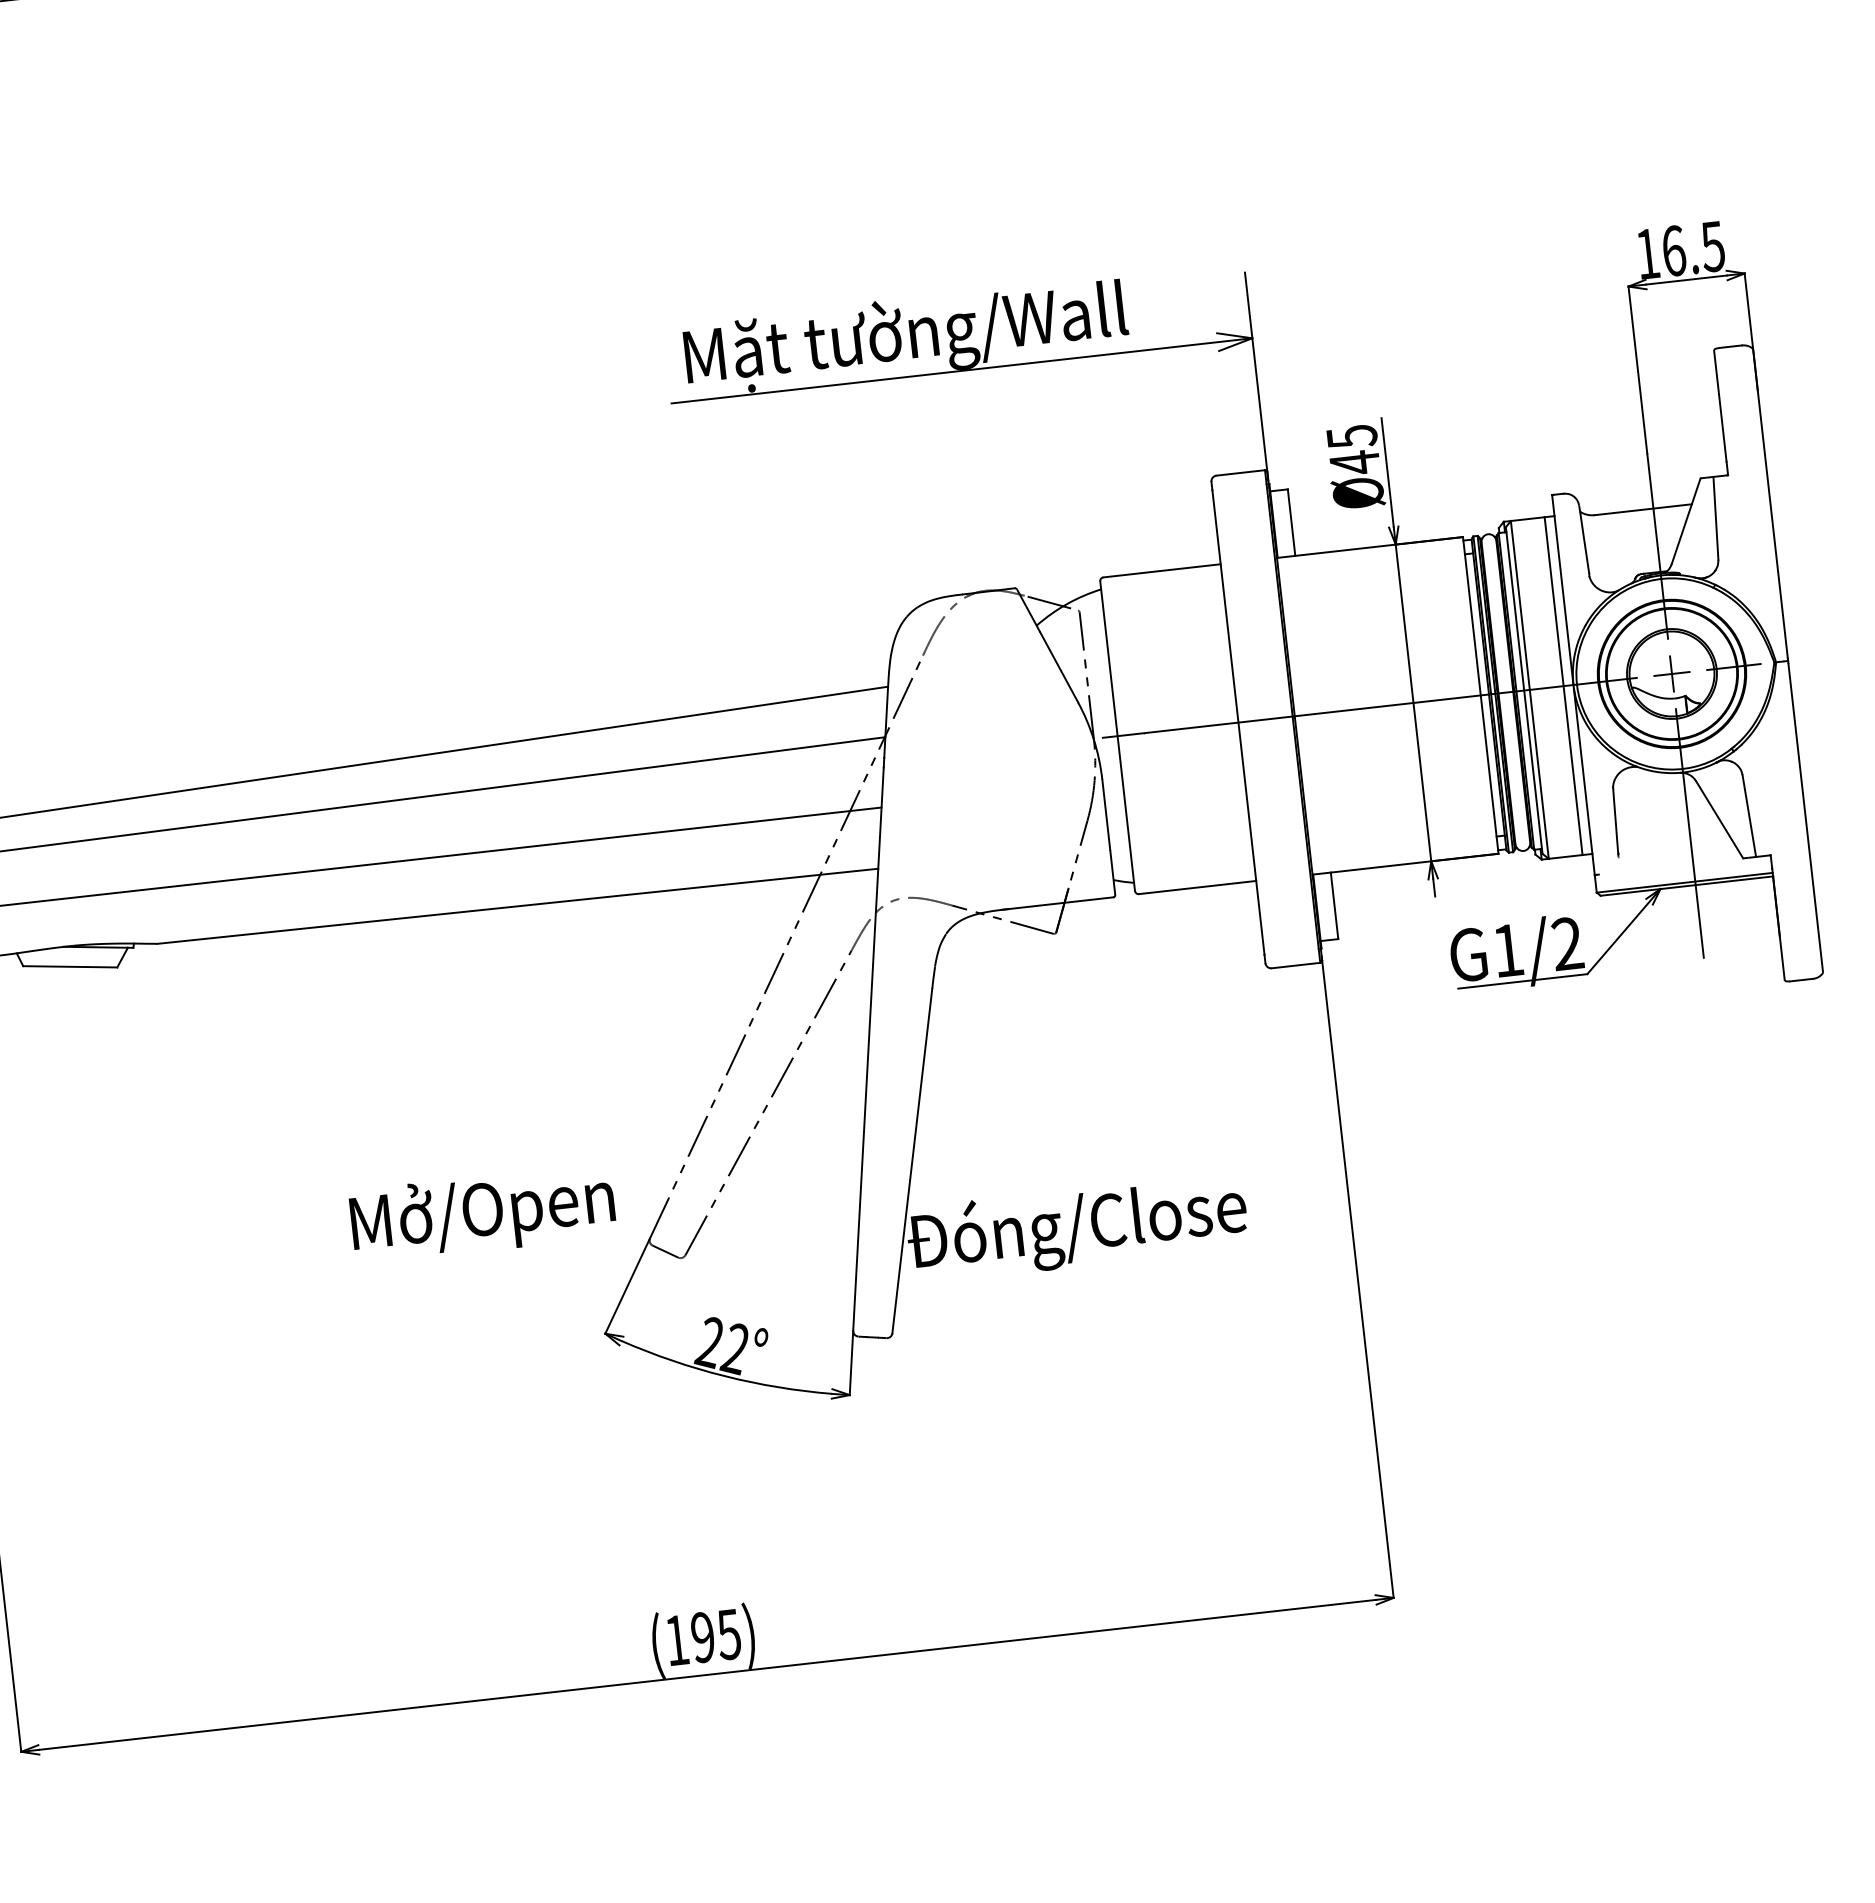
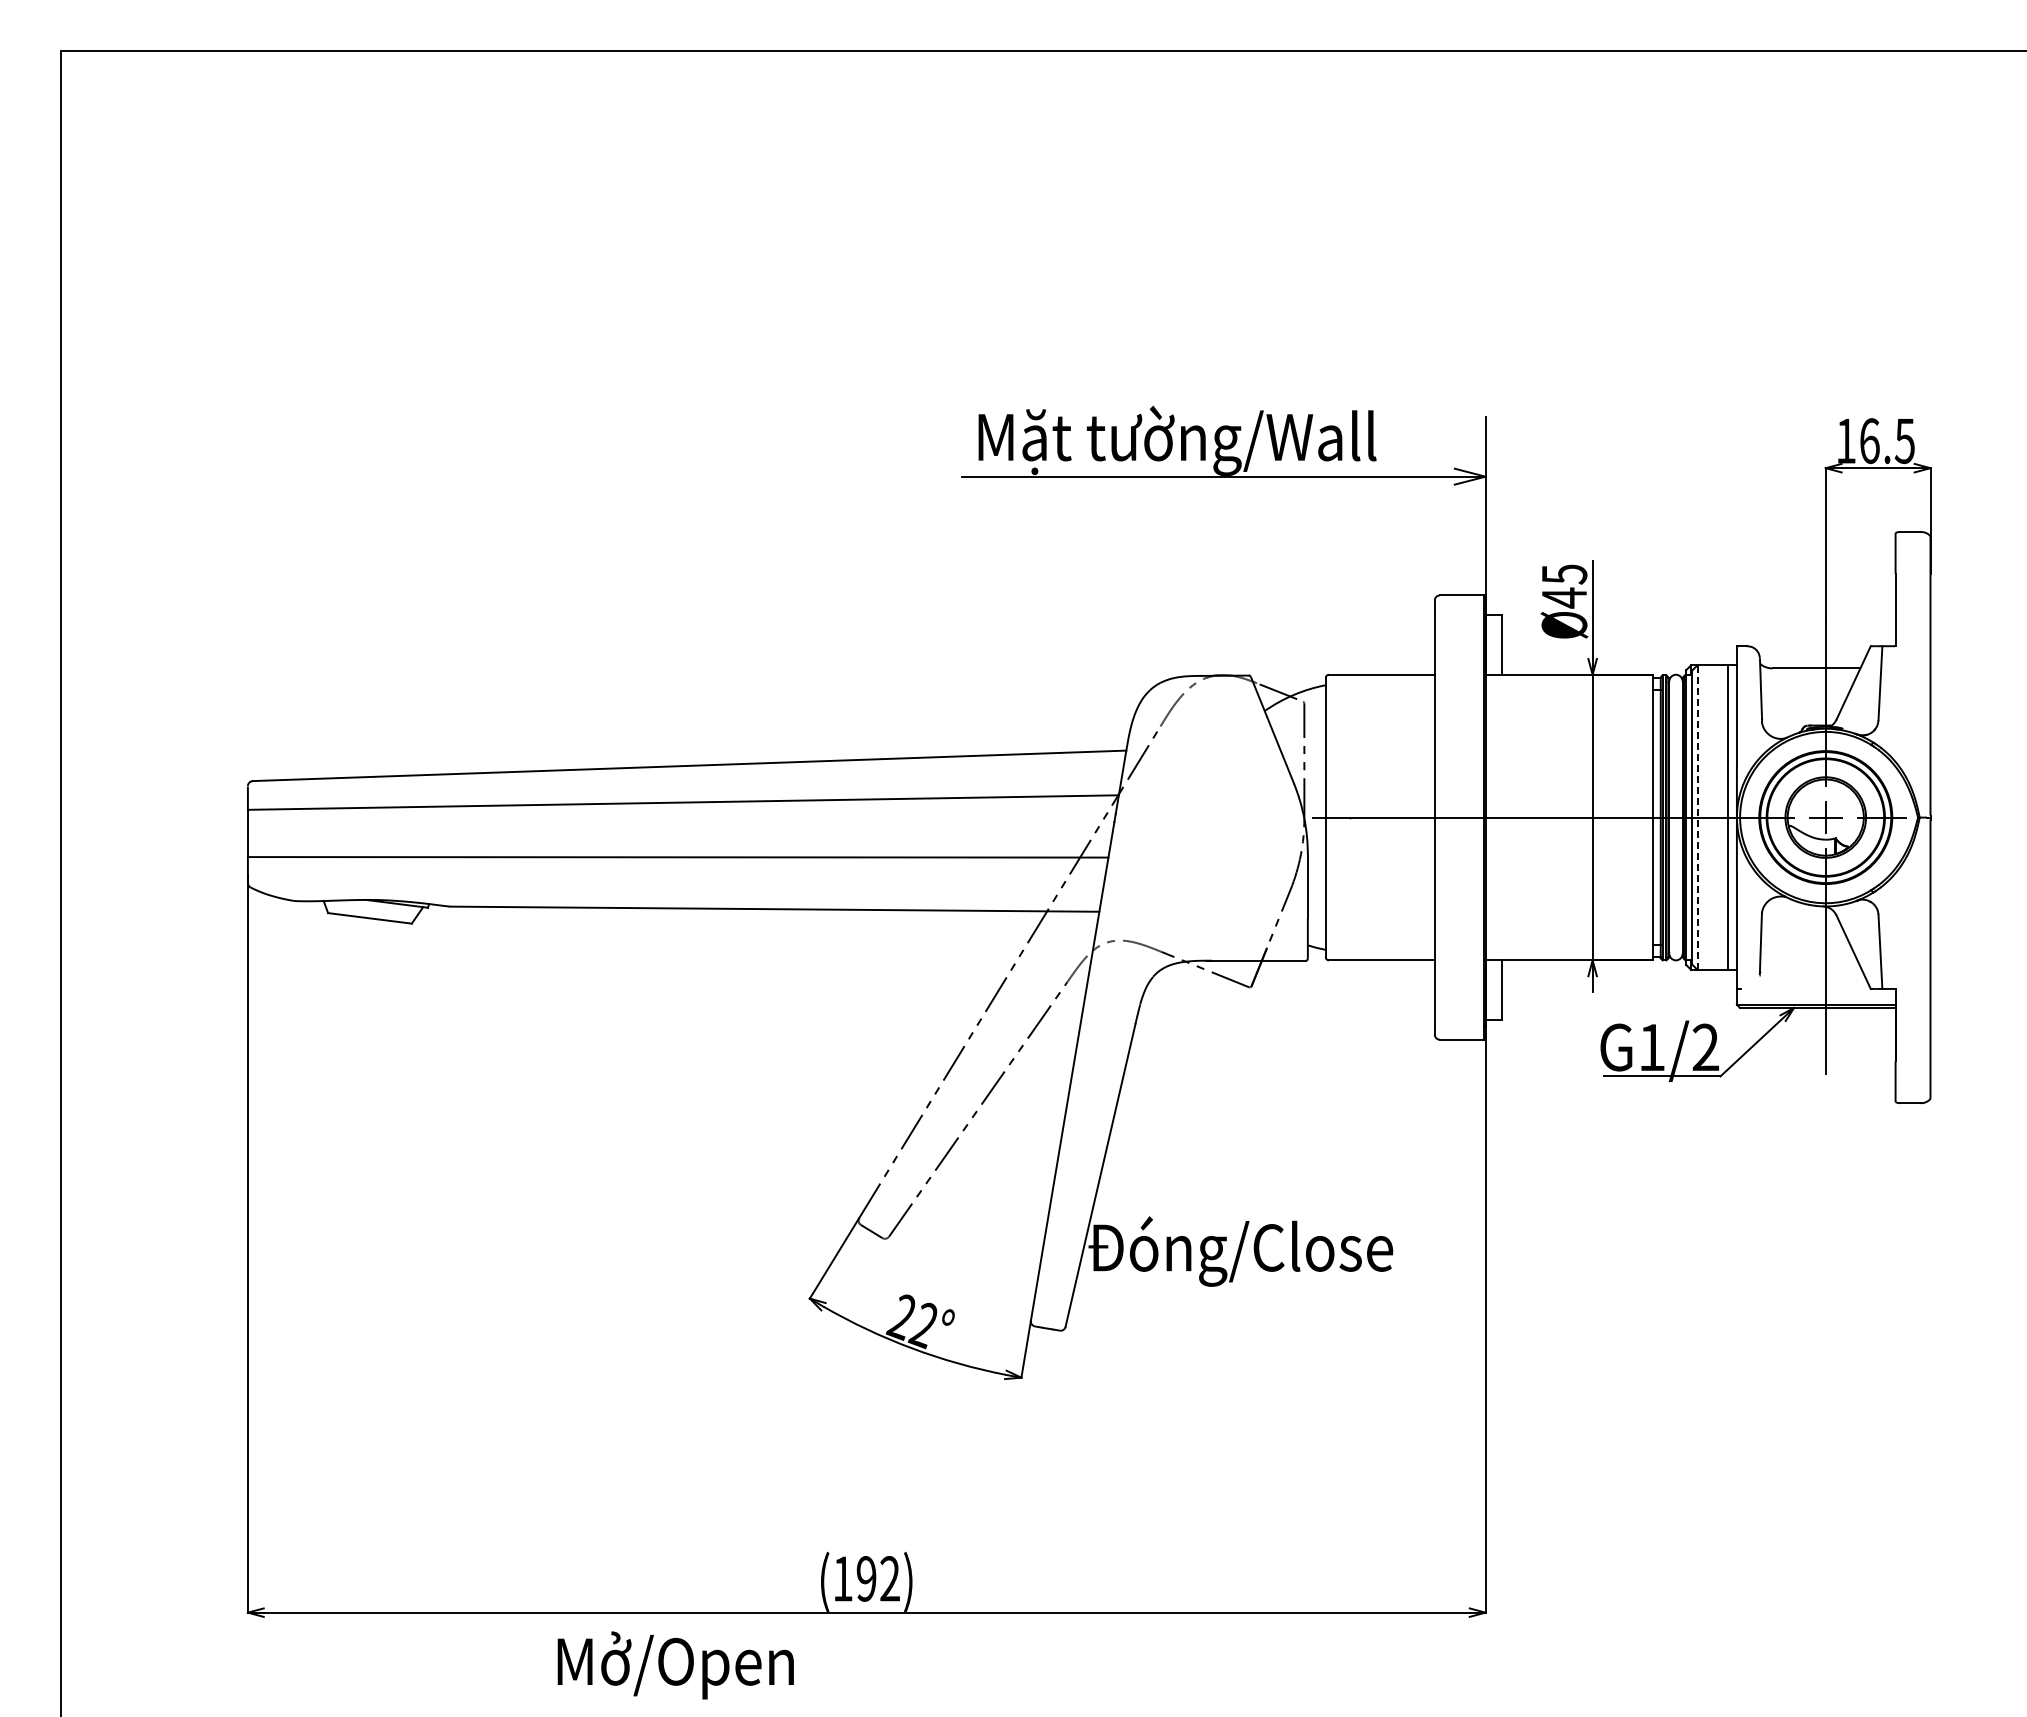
line: (1529, 689) -> (1697, 817), solid -> dashed
text: (482, 1213) -> (675, 1665), moved
text: (728, 1634) -> (889, 1578), (195) -> (192)

